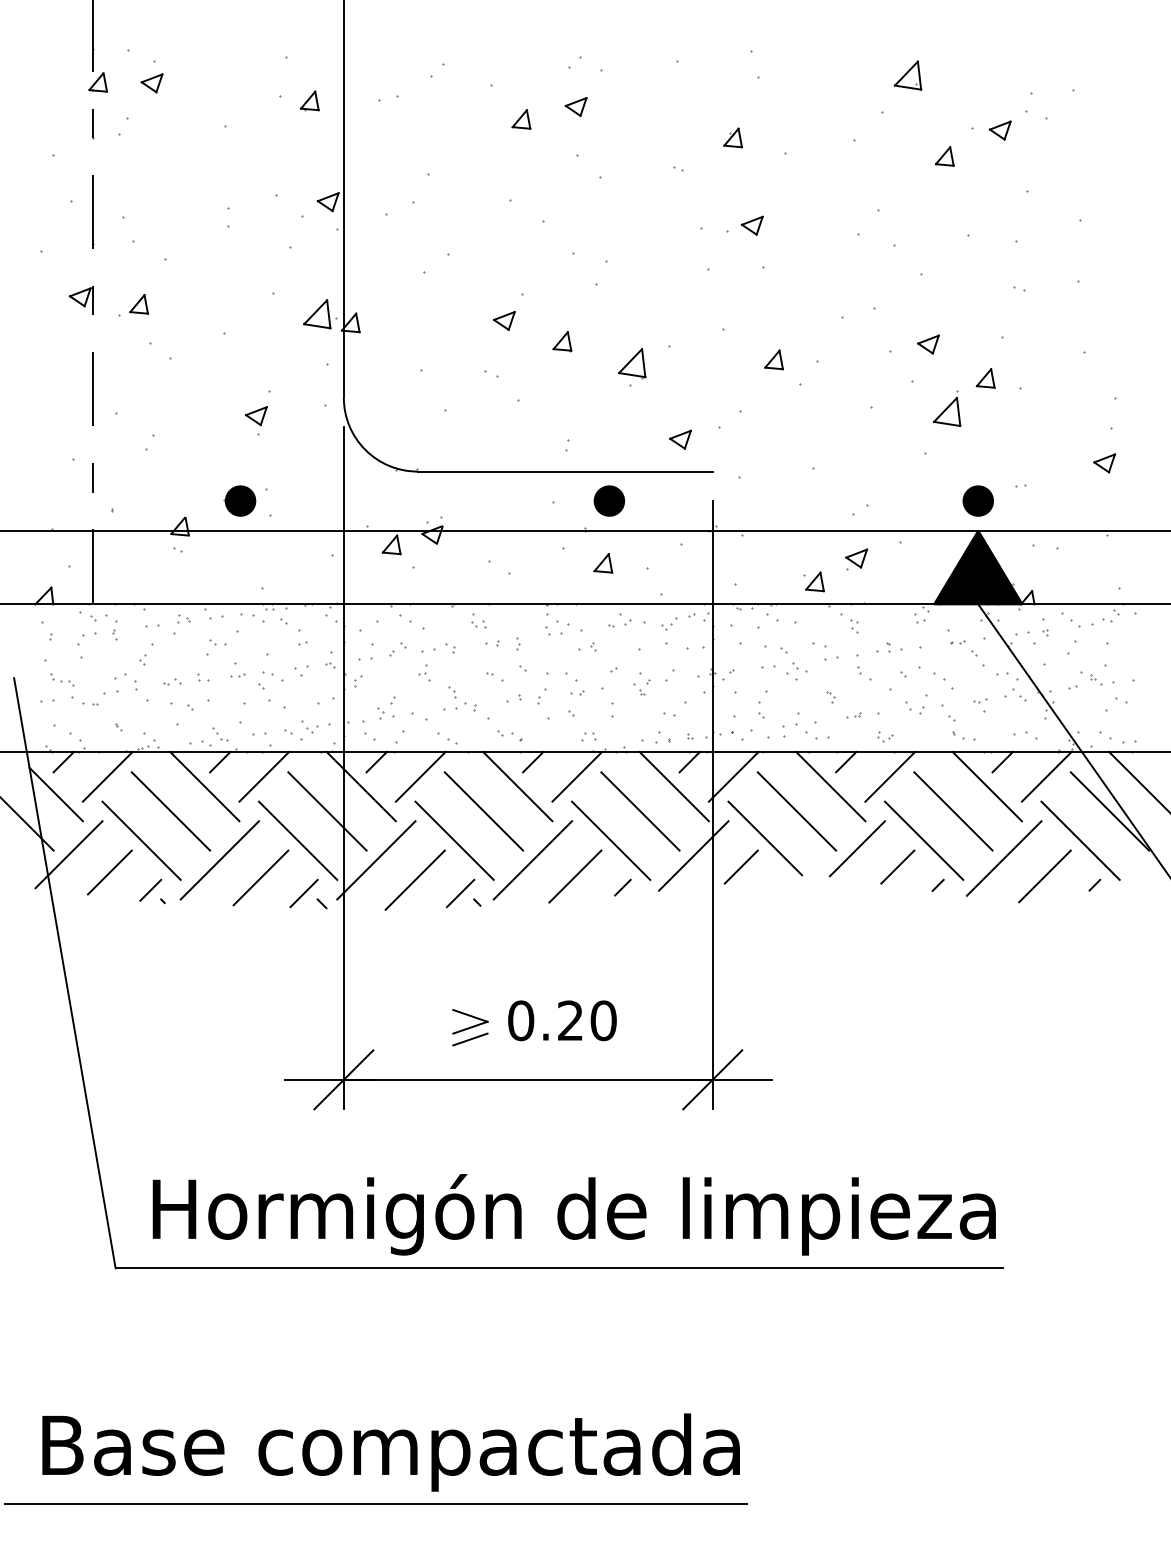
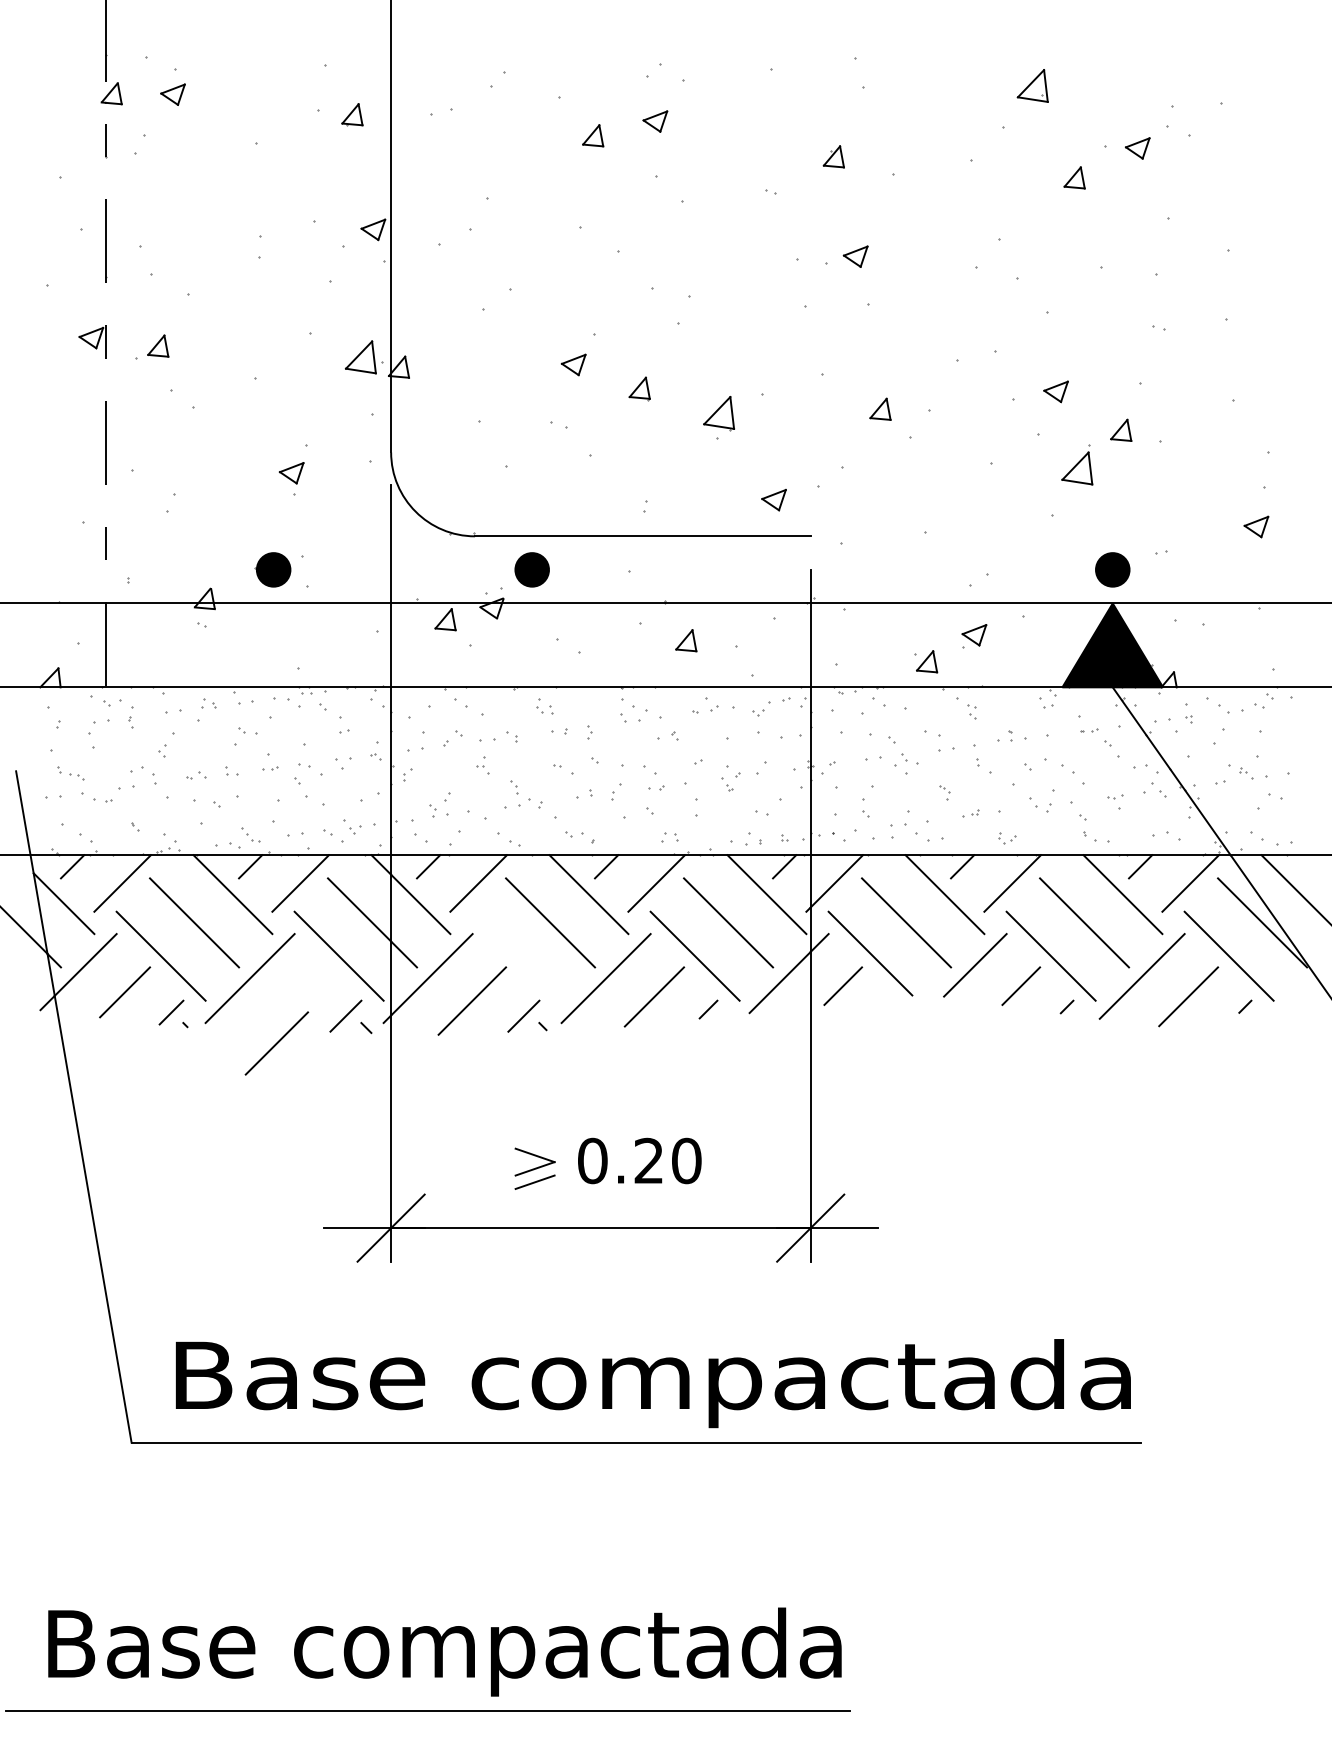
part: (608, 500) -> (531, 569), moved
line: (454, 840) -> (516, 955), removed
line: (260, 877) -> (276, 1043), moved
text: (573, 1214) -> (652, 1381), Hormigón de limpieza -> Base compactada

